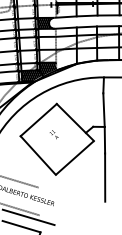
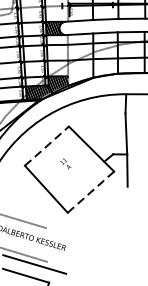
line: (39, 119) -> (47, 145), solid -> dashed
line: (75, 157) -> (91, 191), solid -> dashed
line: (105, 177) -> (128, 215), removed

